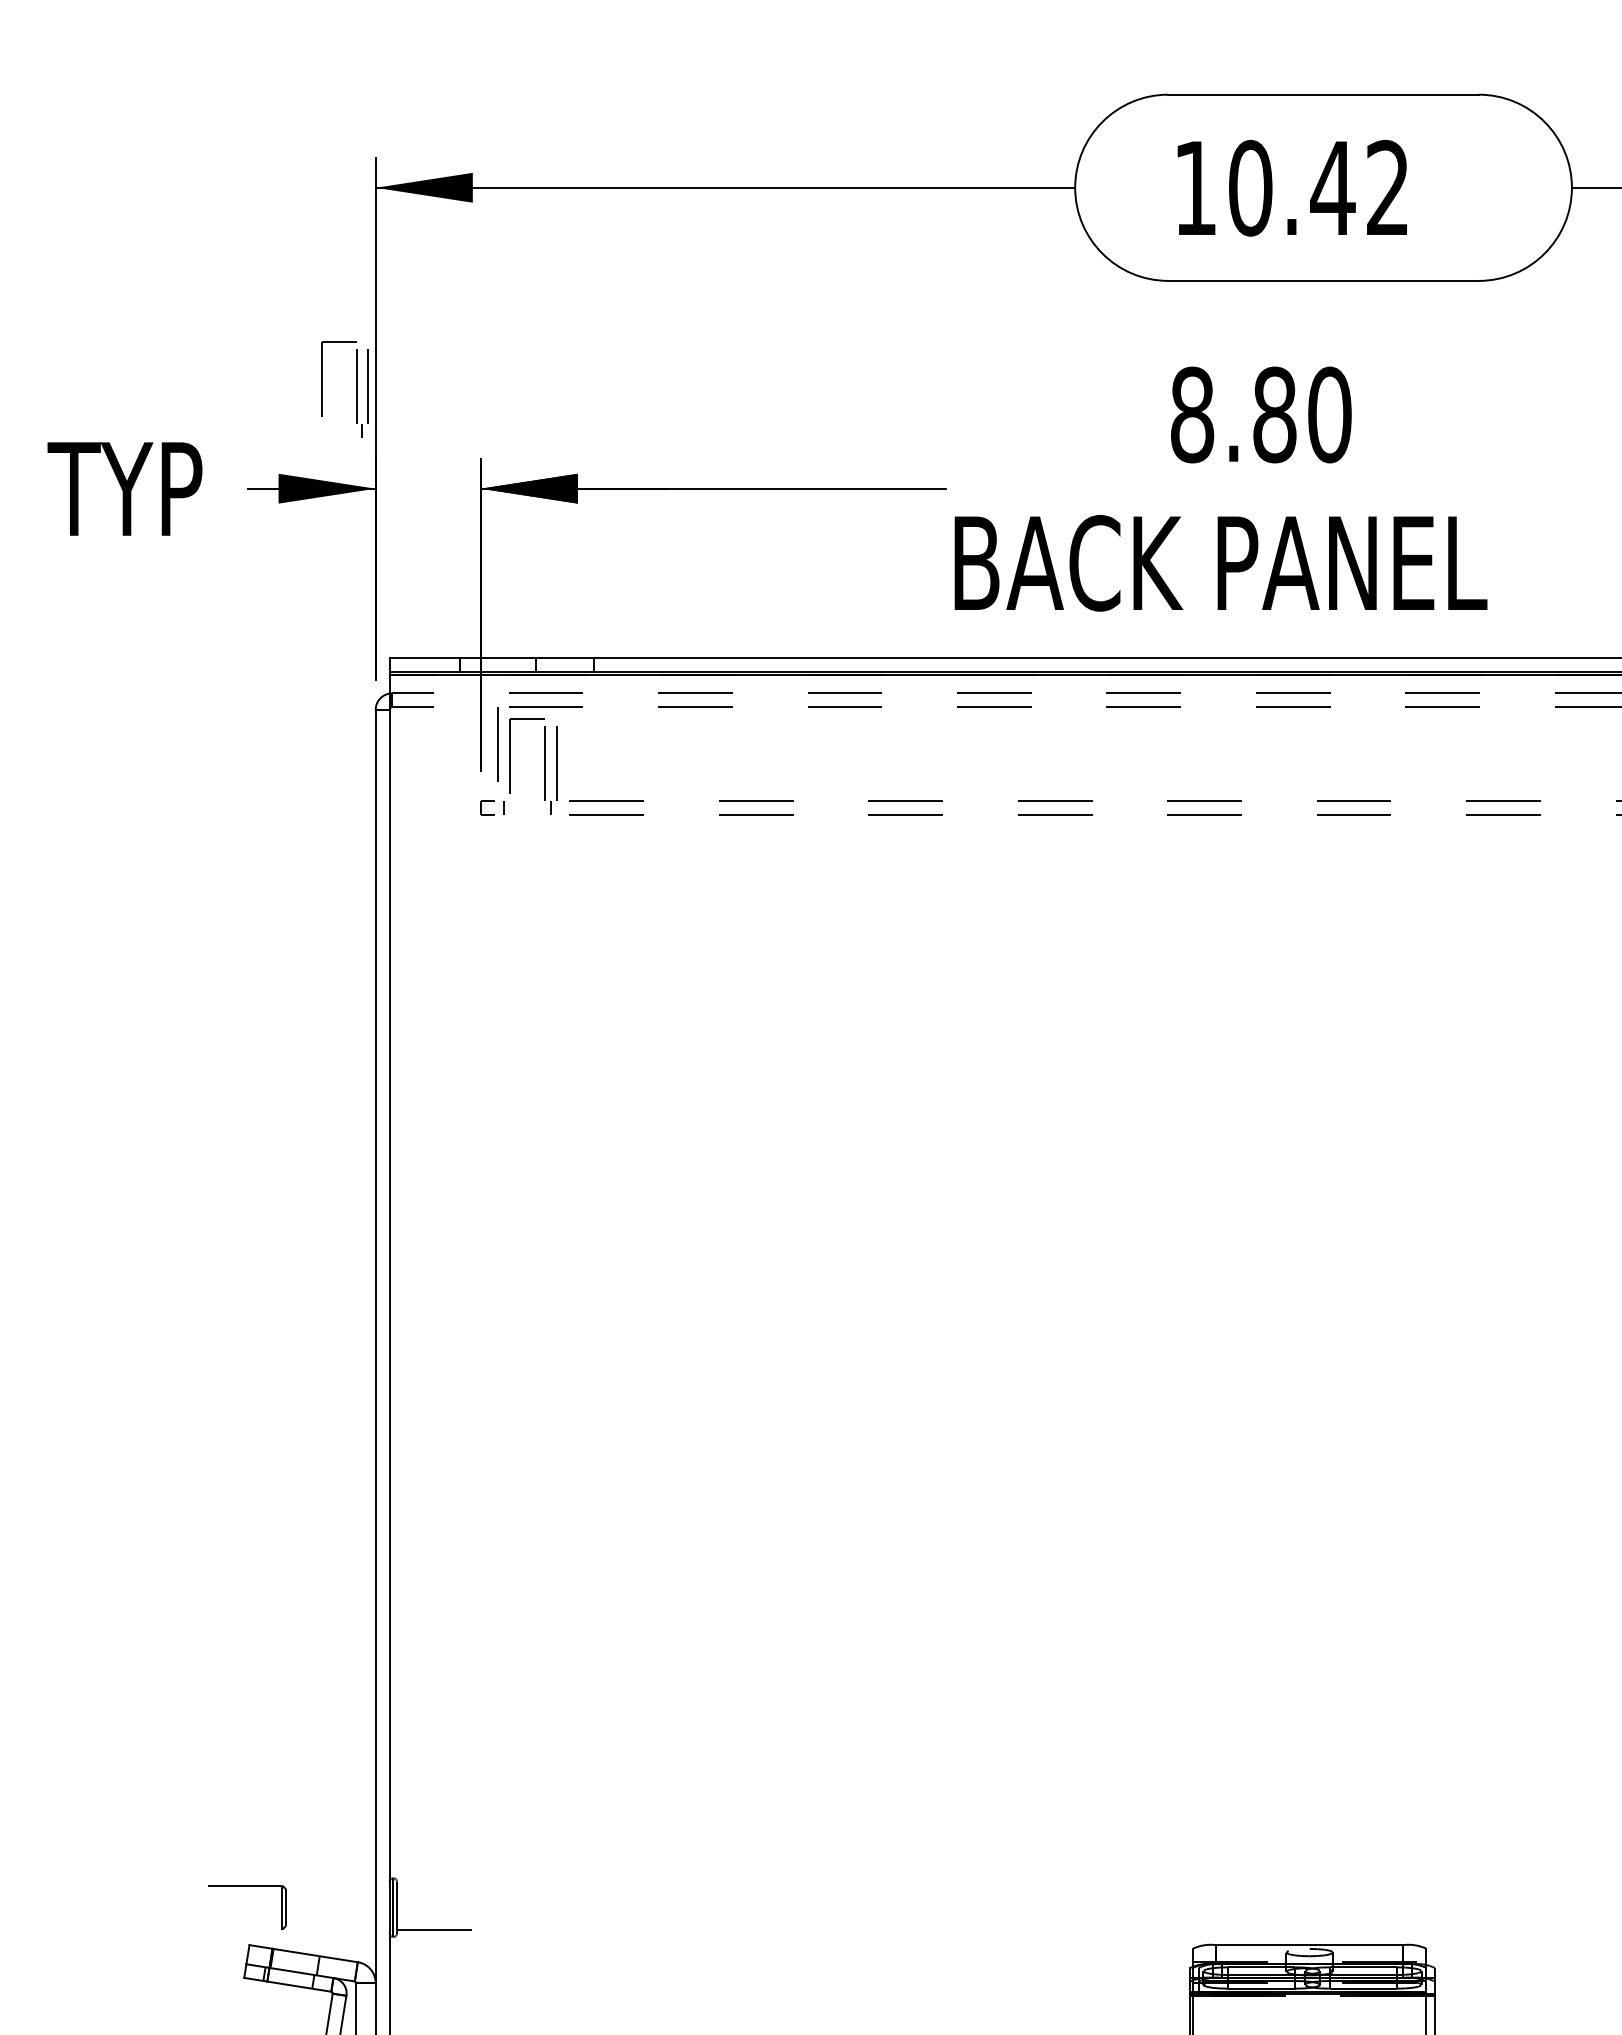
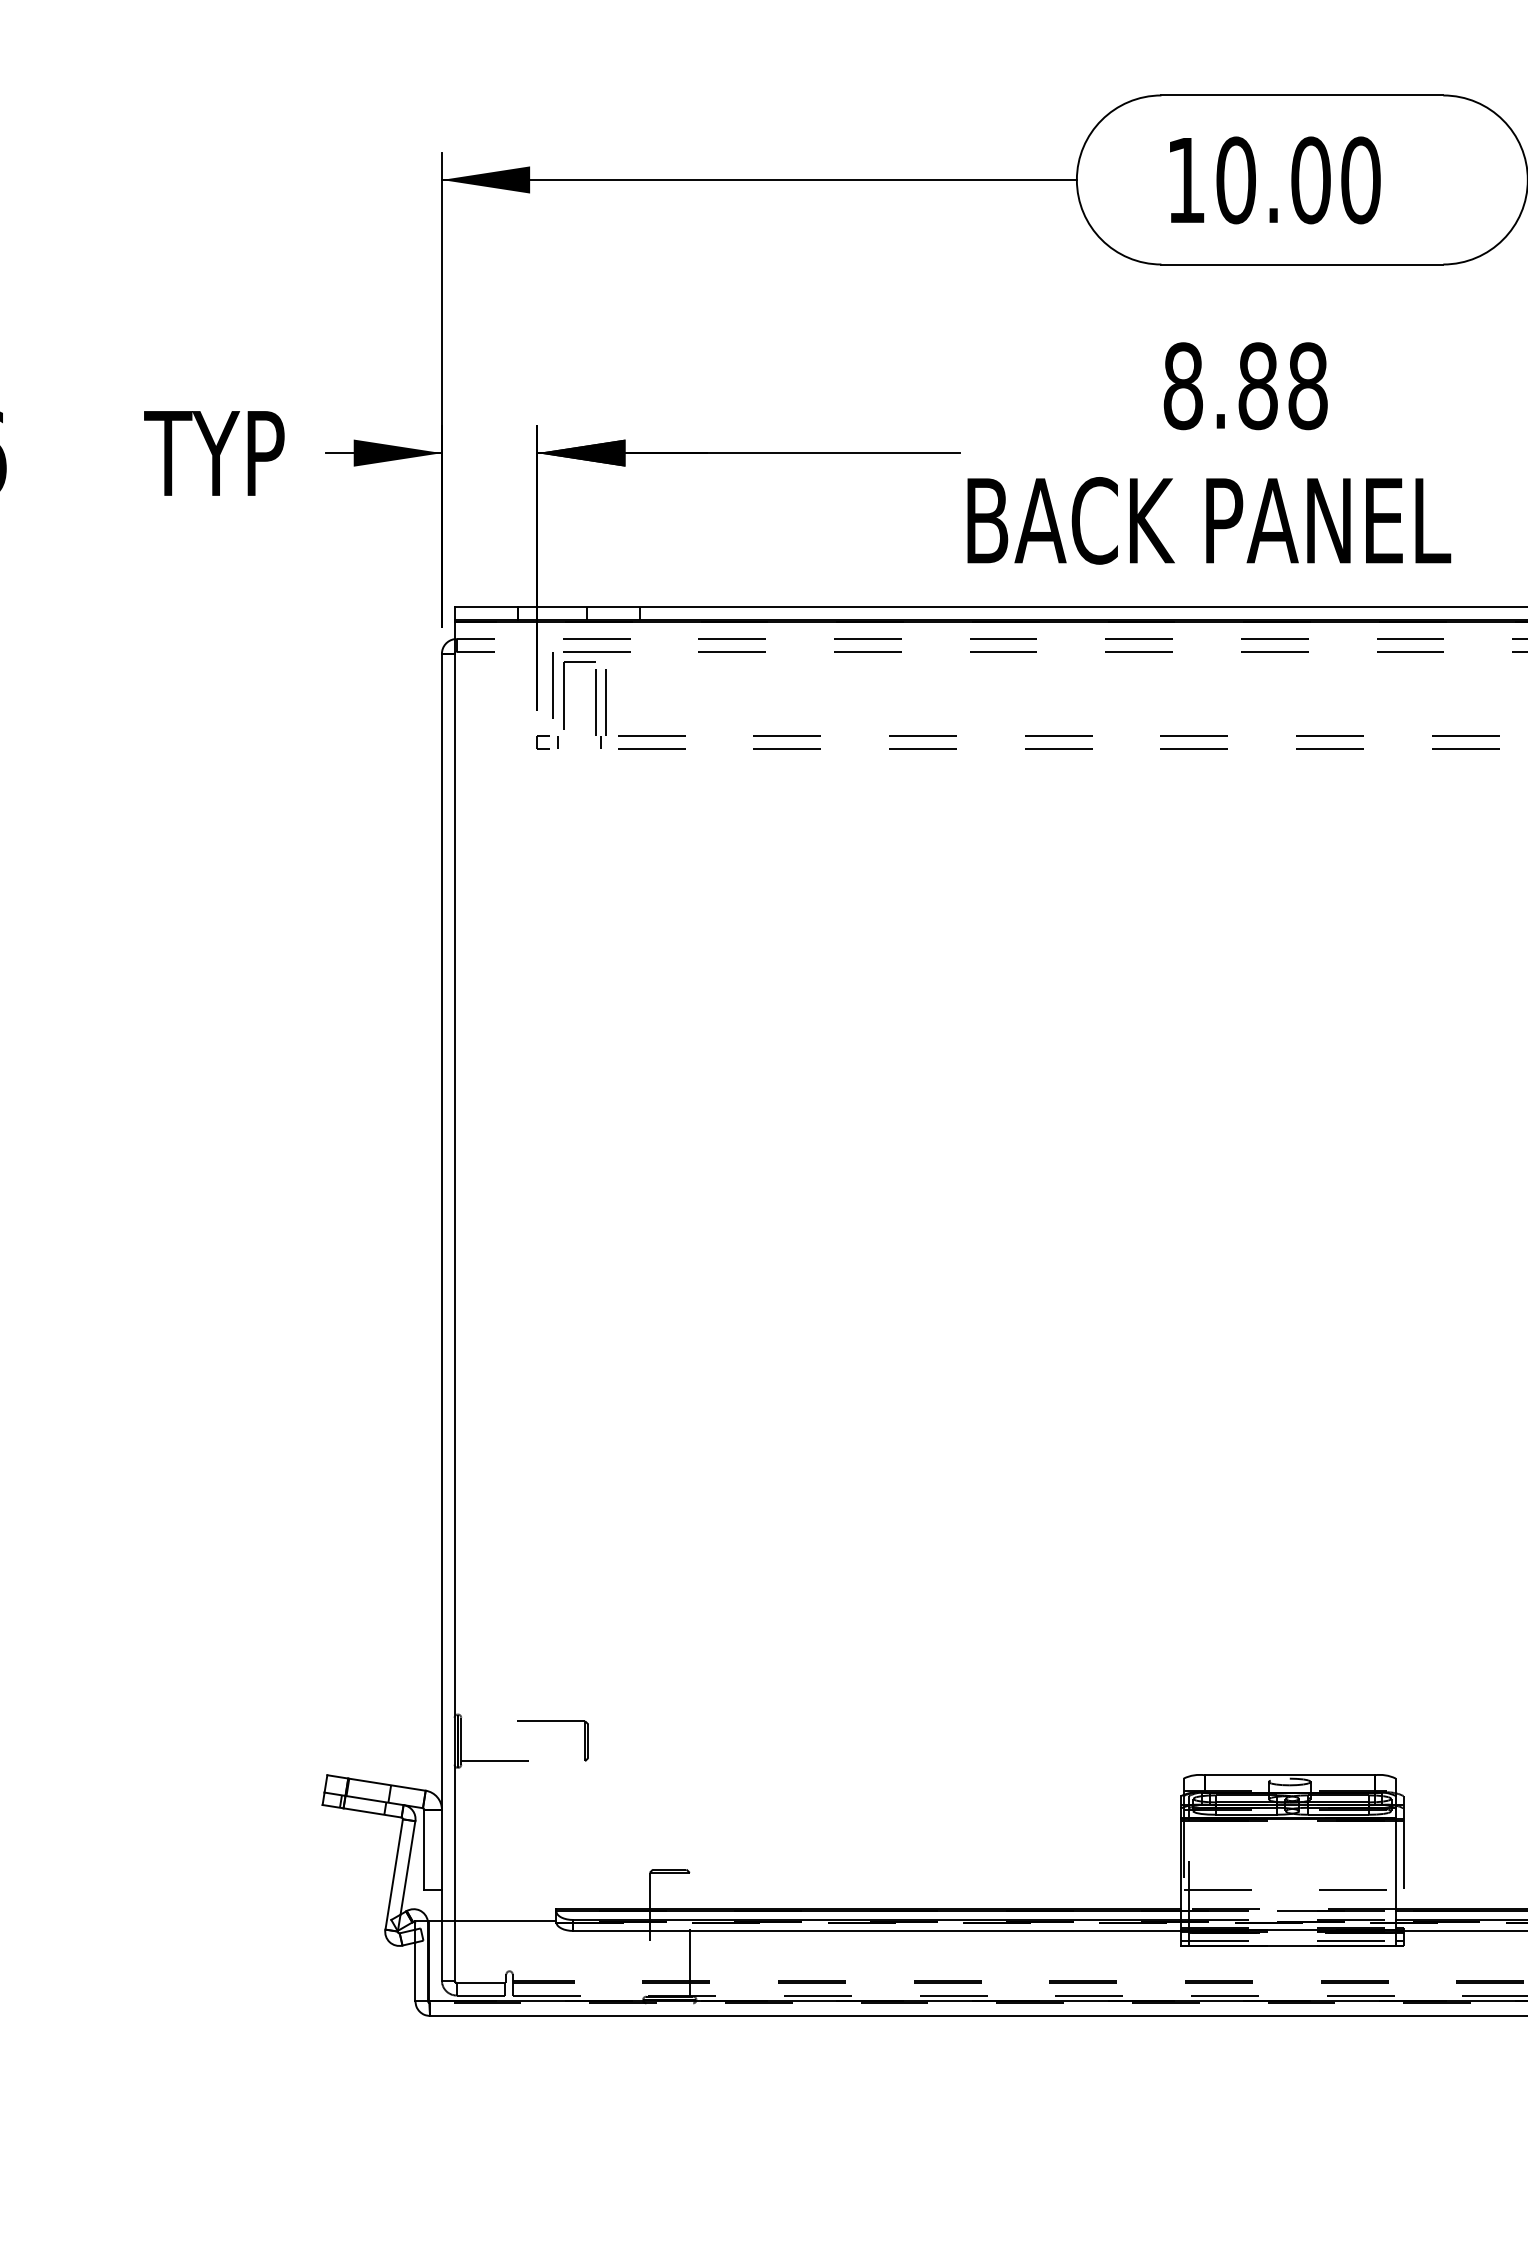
text: (1360, 188) -> (1335, 180), 10.42 -> 10.00
part: (356, 388) -> (424, 362), removed
text: (1329, 414) -> (1307, 385), 8.80 -> 8.88
part: (246, 1885) -> (552, 1721), moved

